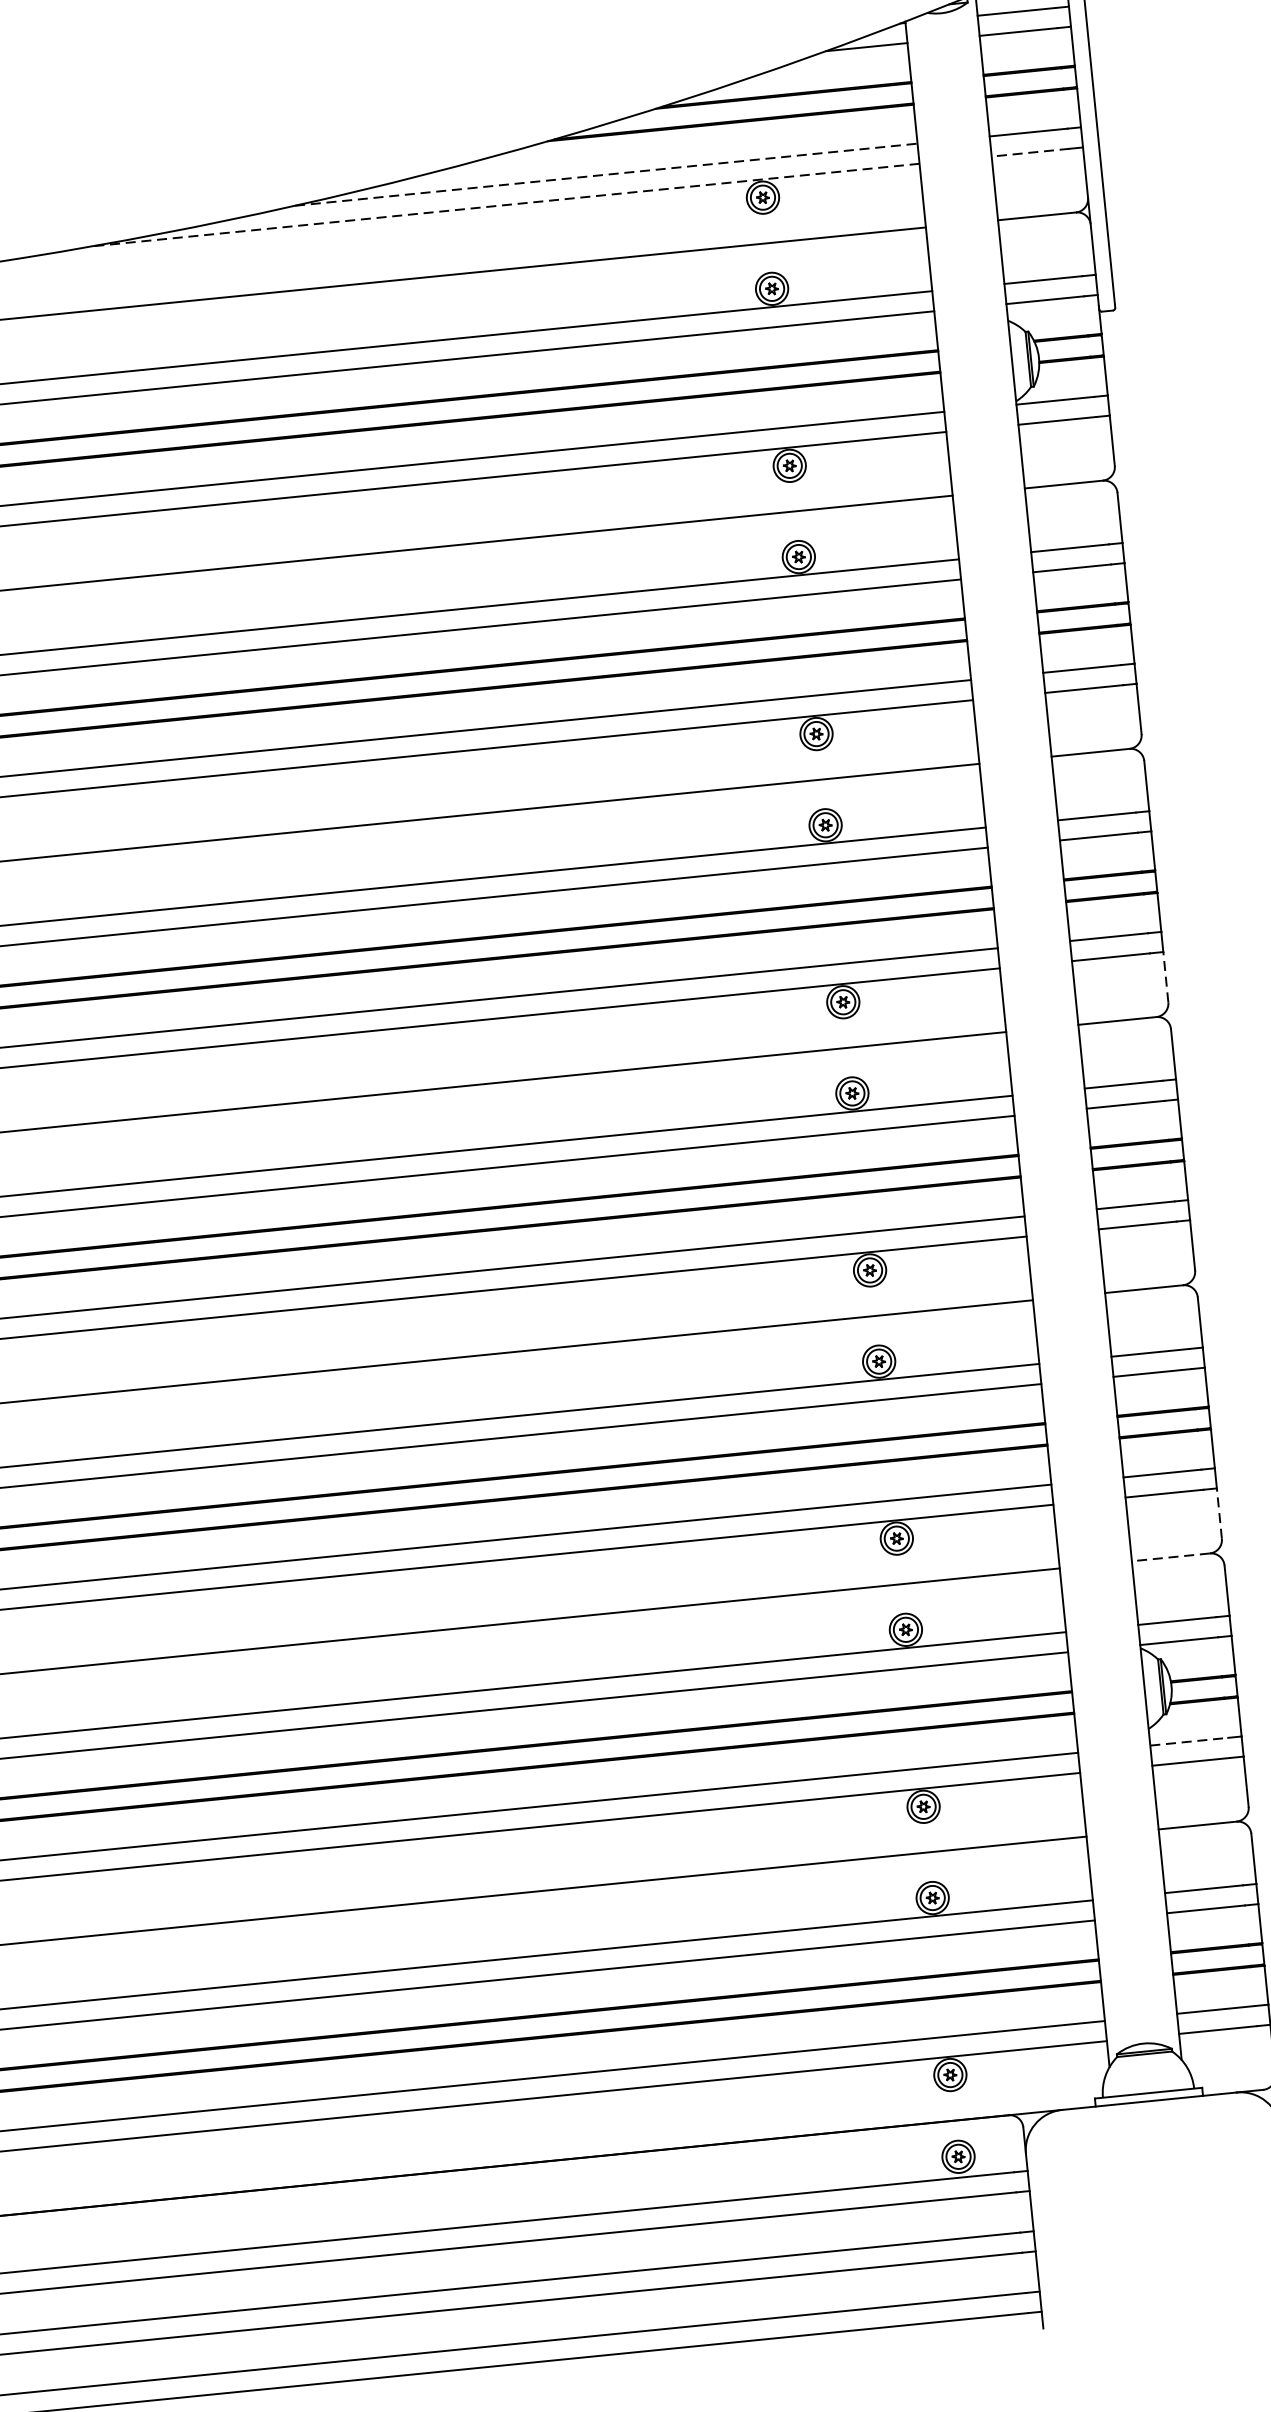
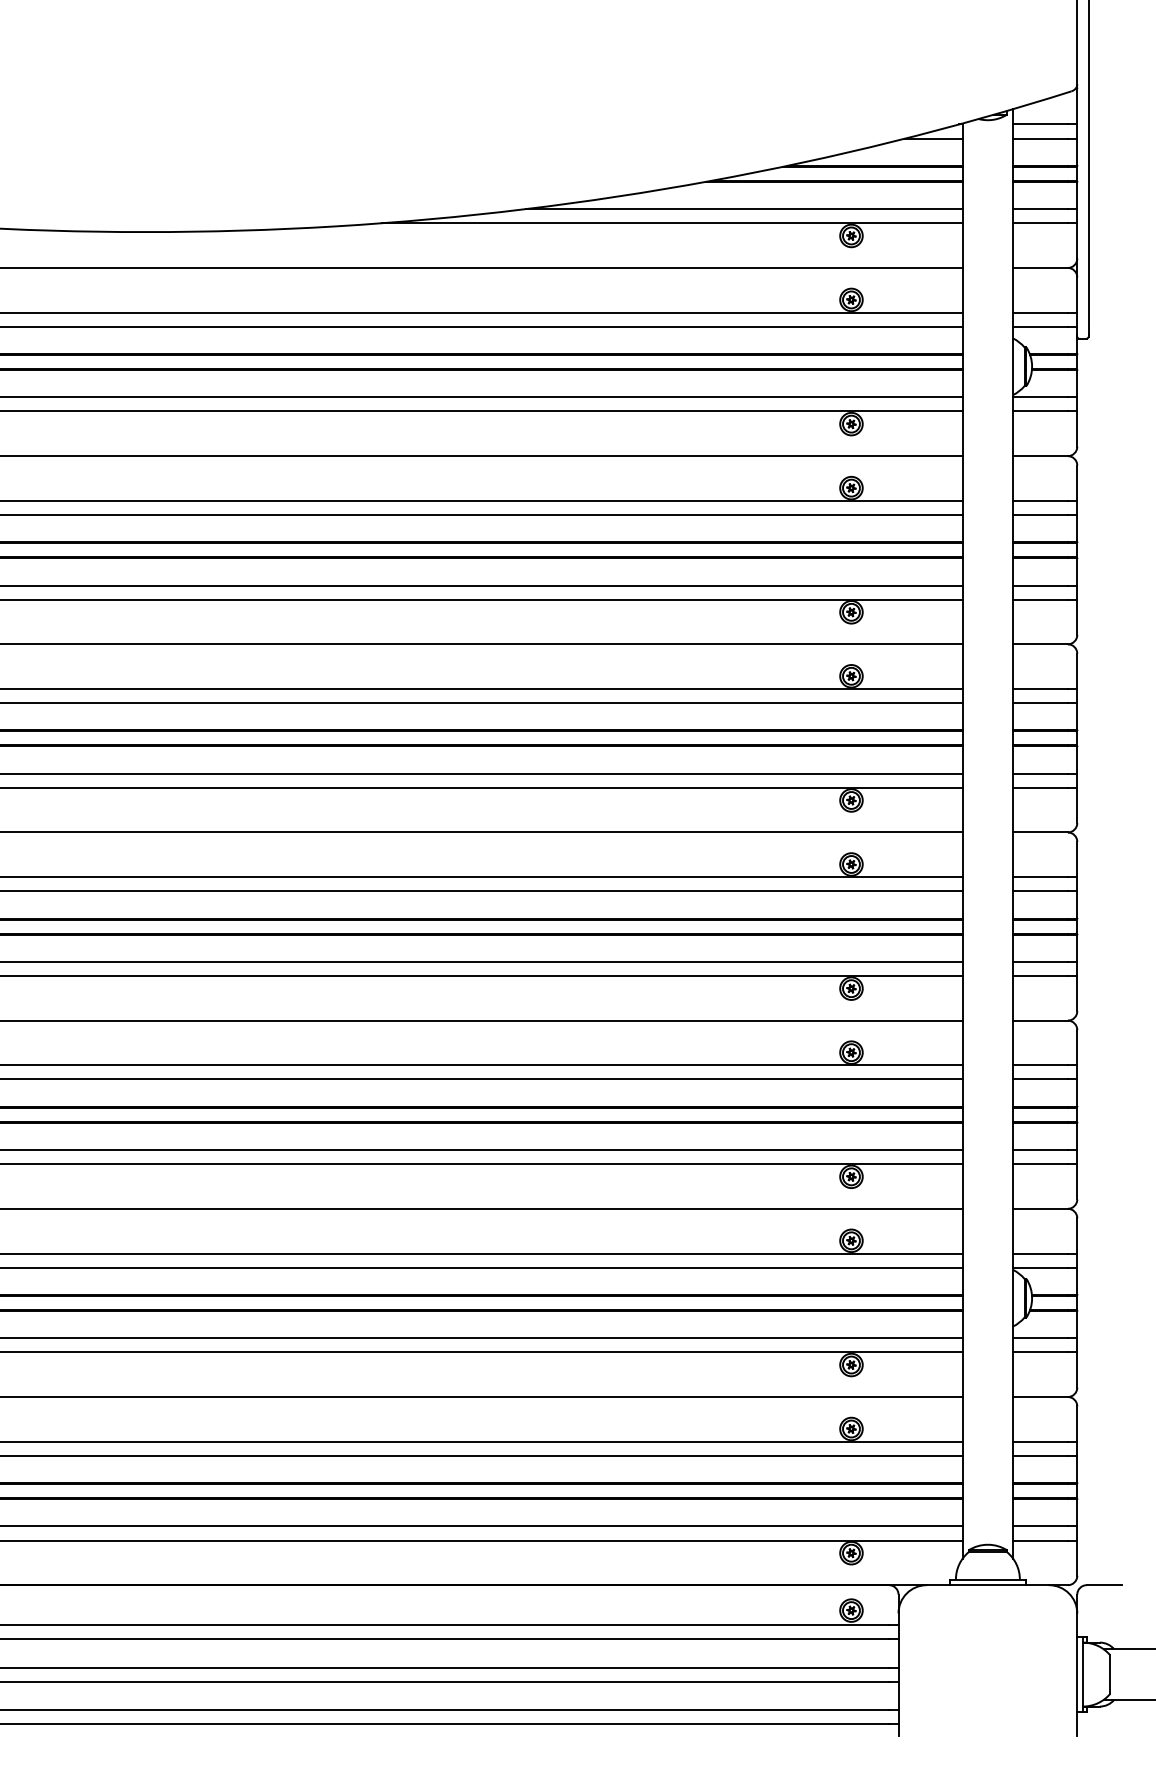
line: (1030, 153) -> (1040, 223), dashed -> solid
line: (606, 175) -> (744, 209), dashed -> solid
line: (504, 205) -> (671, 223), dashed -> solid
line: (1166, 977) -> (1077, 805), dashed -> solid
line: (1219, 1513) -> (1077, 1181), dashed -> solid
line: (1170, 1556) -> (1040, 1208), dashed -> solid
line: (1190, 1742) -> (1041, 1338), dashed -> solid

